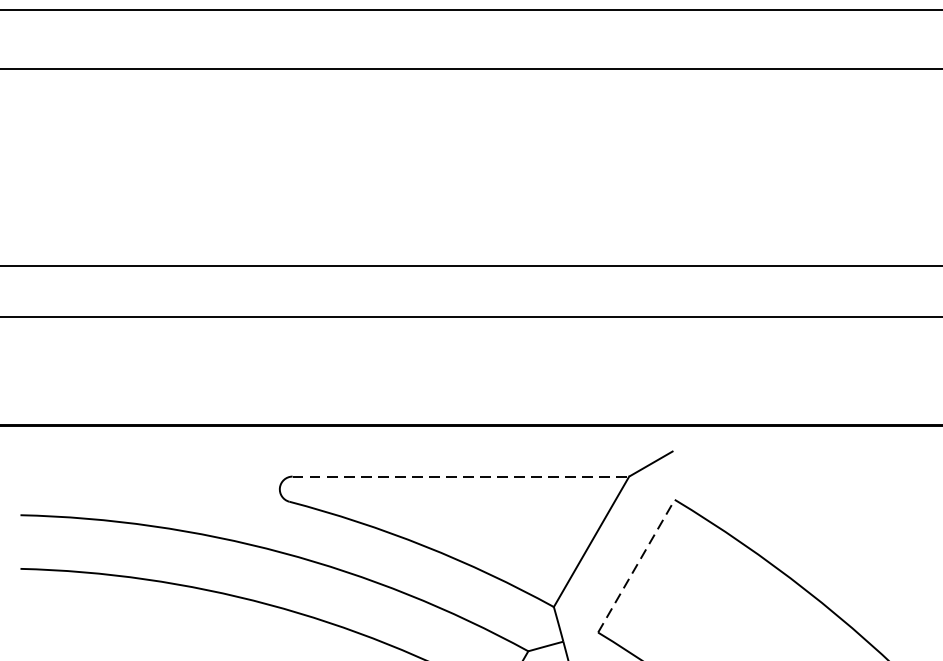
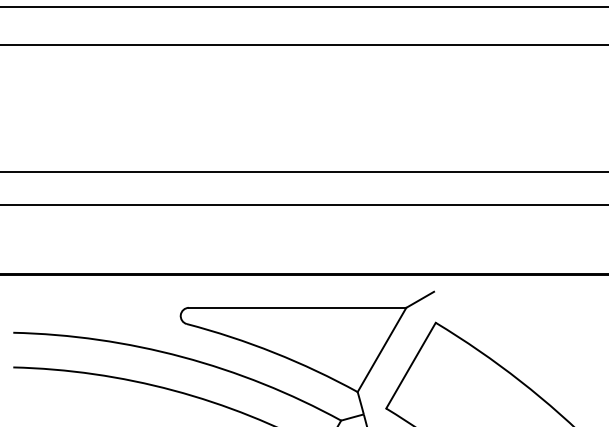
line: (460, 476) -> (297, 307), dashed -> solid
line: (637, 565) -> (411, 365), dashed -> solid

